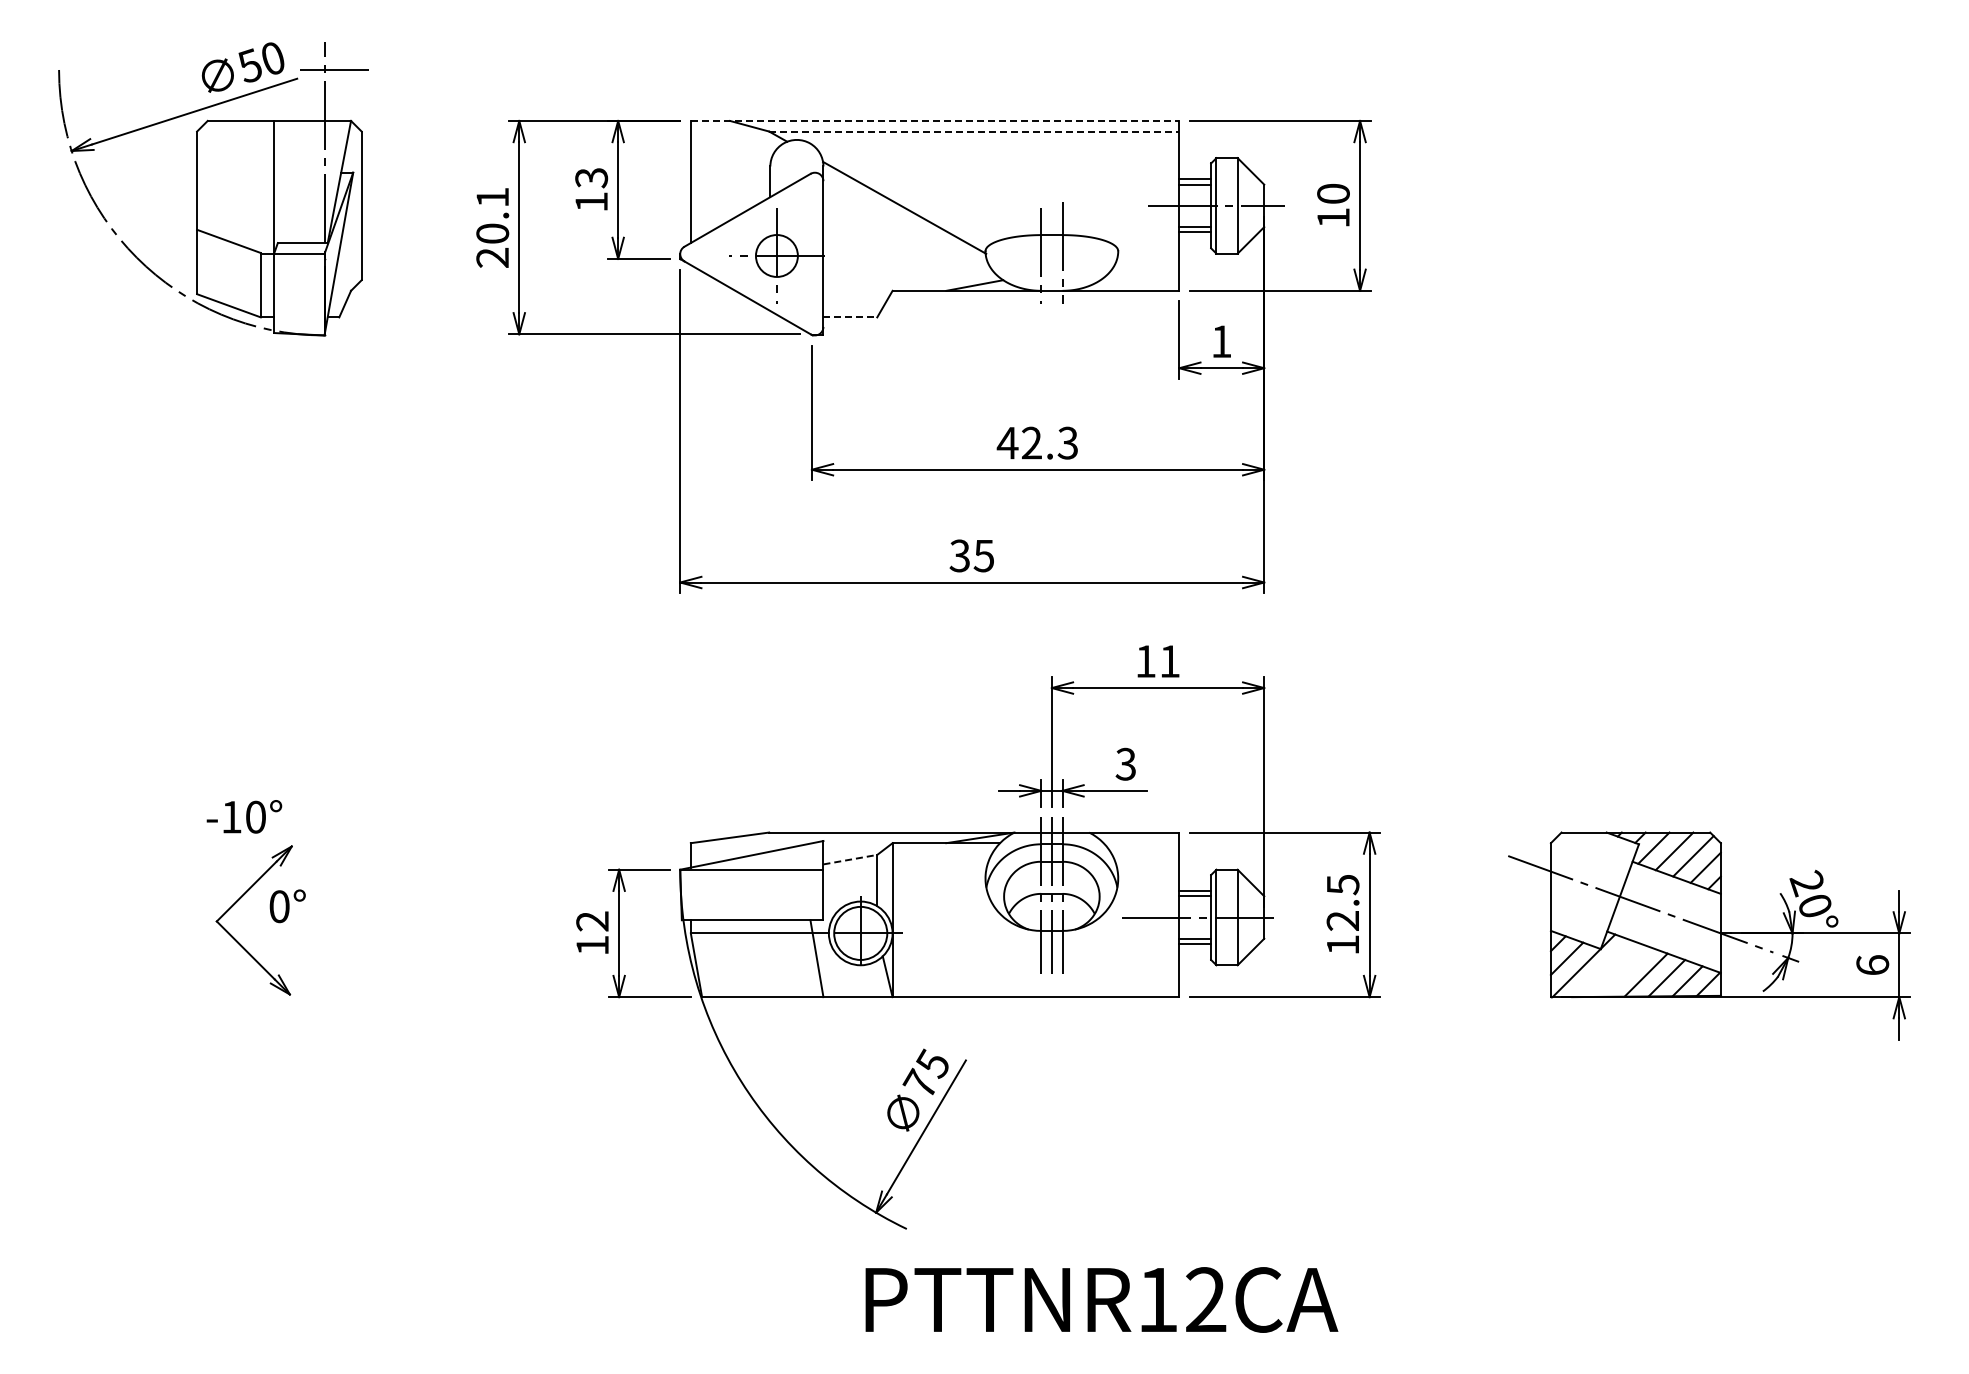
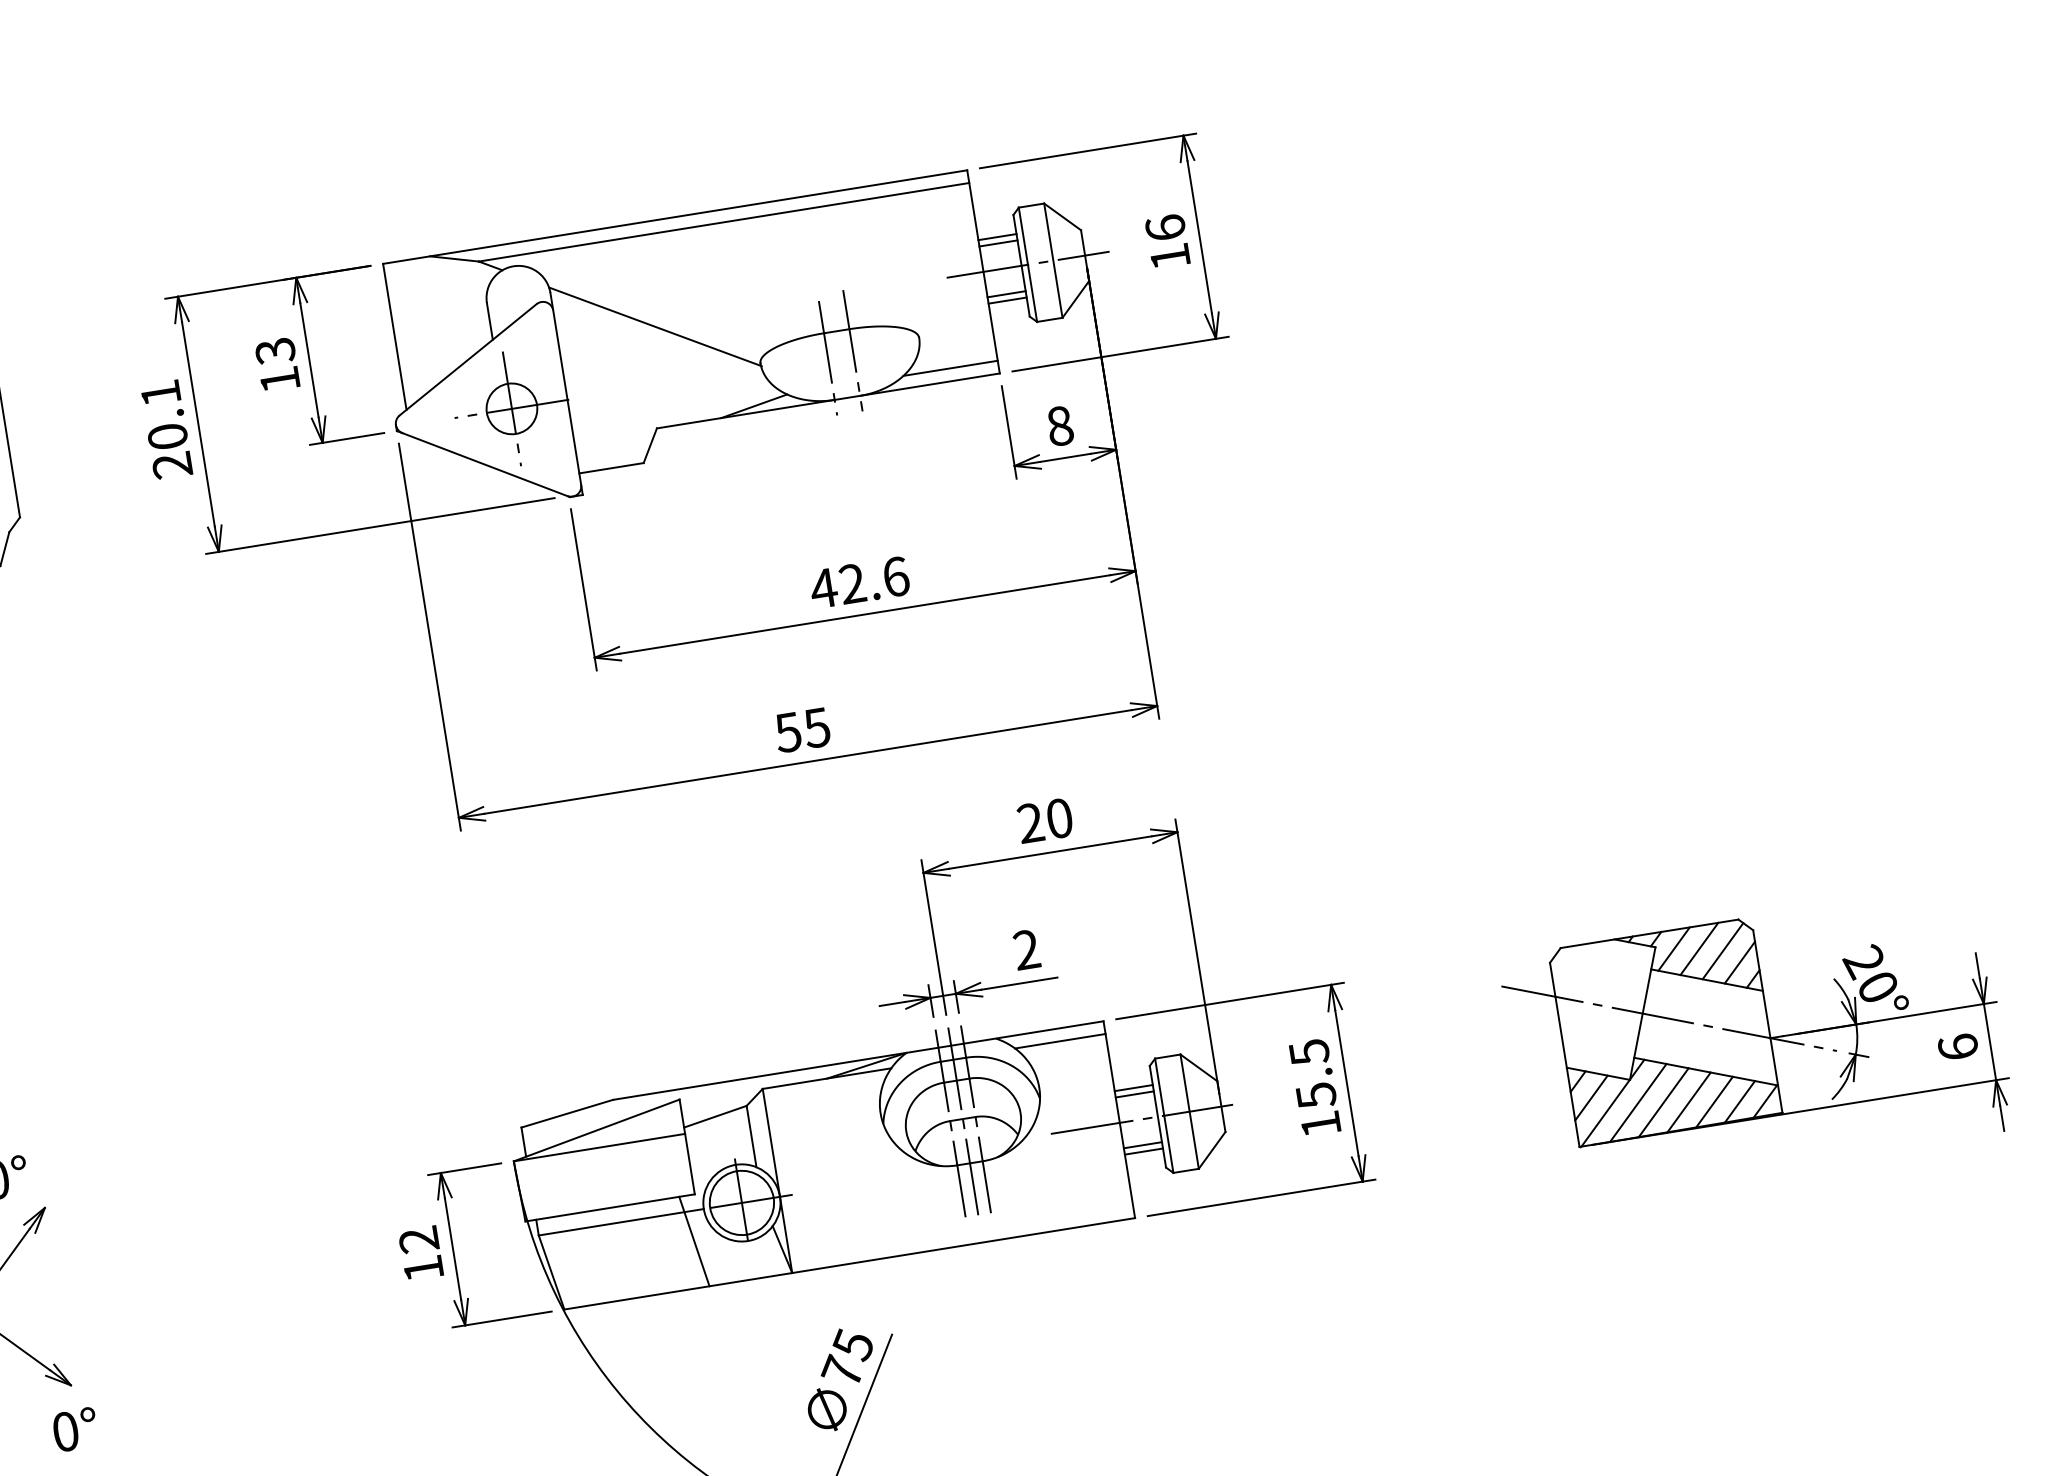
line: (935, 120) -> (675, 216), dashed -> solid
line: (974, 131) -> (724, 222), dashed -> solid
text: (1333, 193) -> (1165, 227), 10 -> 16
line: (1139, 280) -> (950, 368), added
line: (850, 317) -> (611, 468), dashed -> solid
text: (1221, 341) -> (1059, 425), 1 -> 8
text: (1067, 442) -> (895, 576), 42.3 -> 42.6
text: (959, 555) -> (787, 732), 35 -> 55
text: (1157, 661) -> (1044, 820), 11 -> 20
text: (1125, 764) -> (1026, 950), 3 -> 2
line: (1141, 843) -> (1060, 1041), added
line: (850, 859) -> (715, 1116), dashed -> solid
text: (287, 906) -> (75, 1430), moved
text: (1342, 921) -> (1315, 1096), 12.5 -> 15.5
line: (1604, 968) -> (1638, 1102), added
line: (1625, 971) -> (1663, 1101), added

